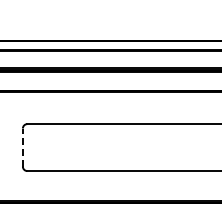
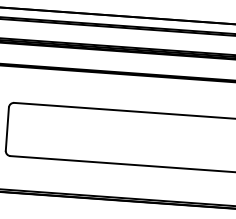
line: (22, 147) -> (6, 129), dashed -> solid

